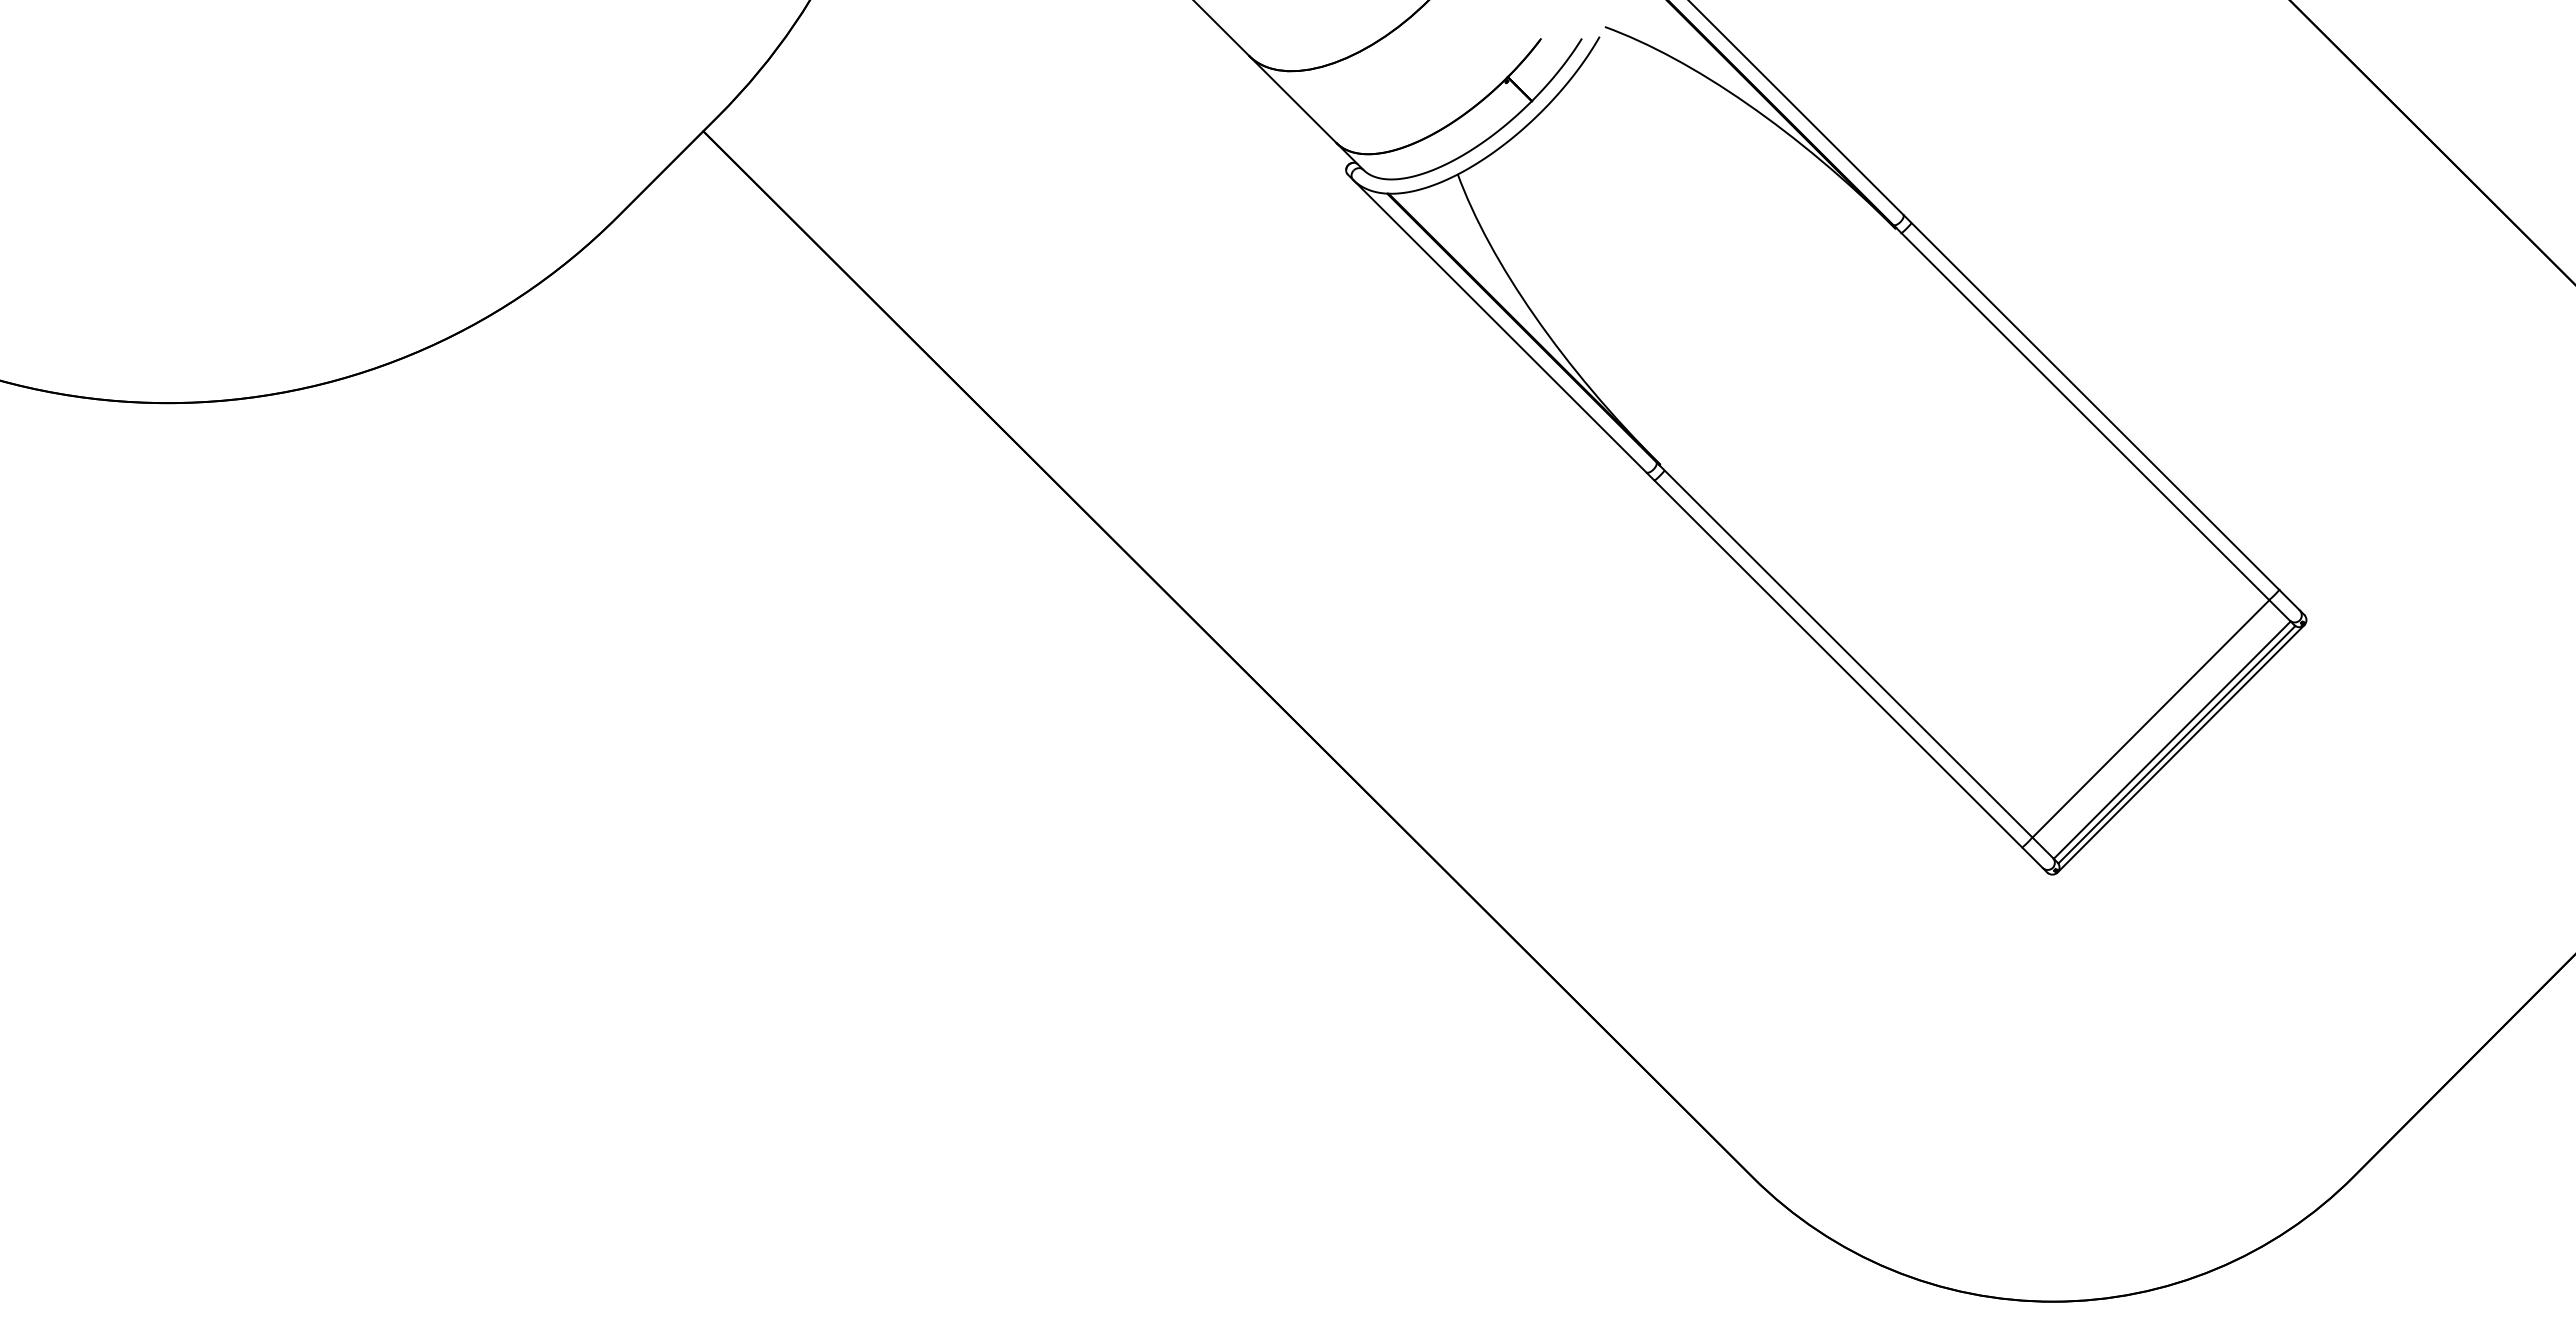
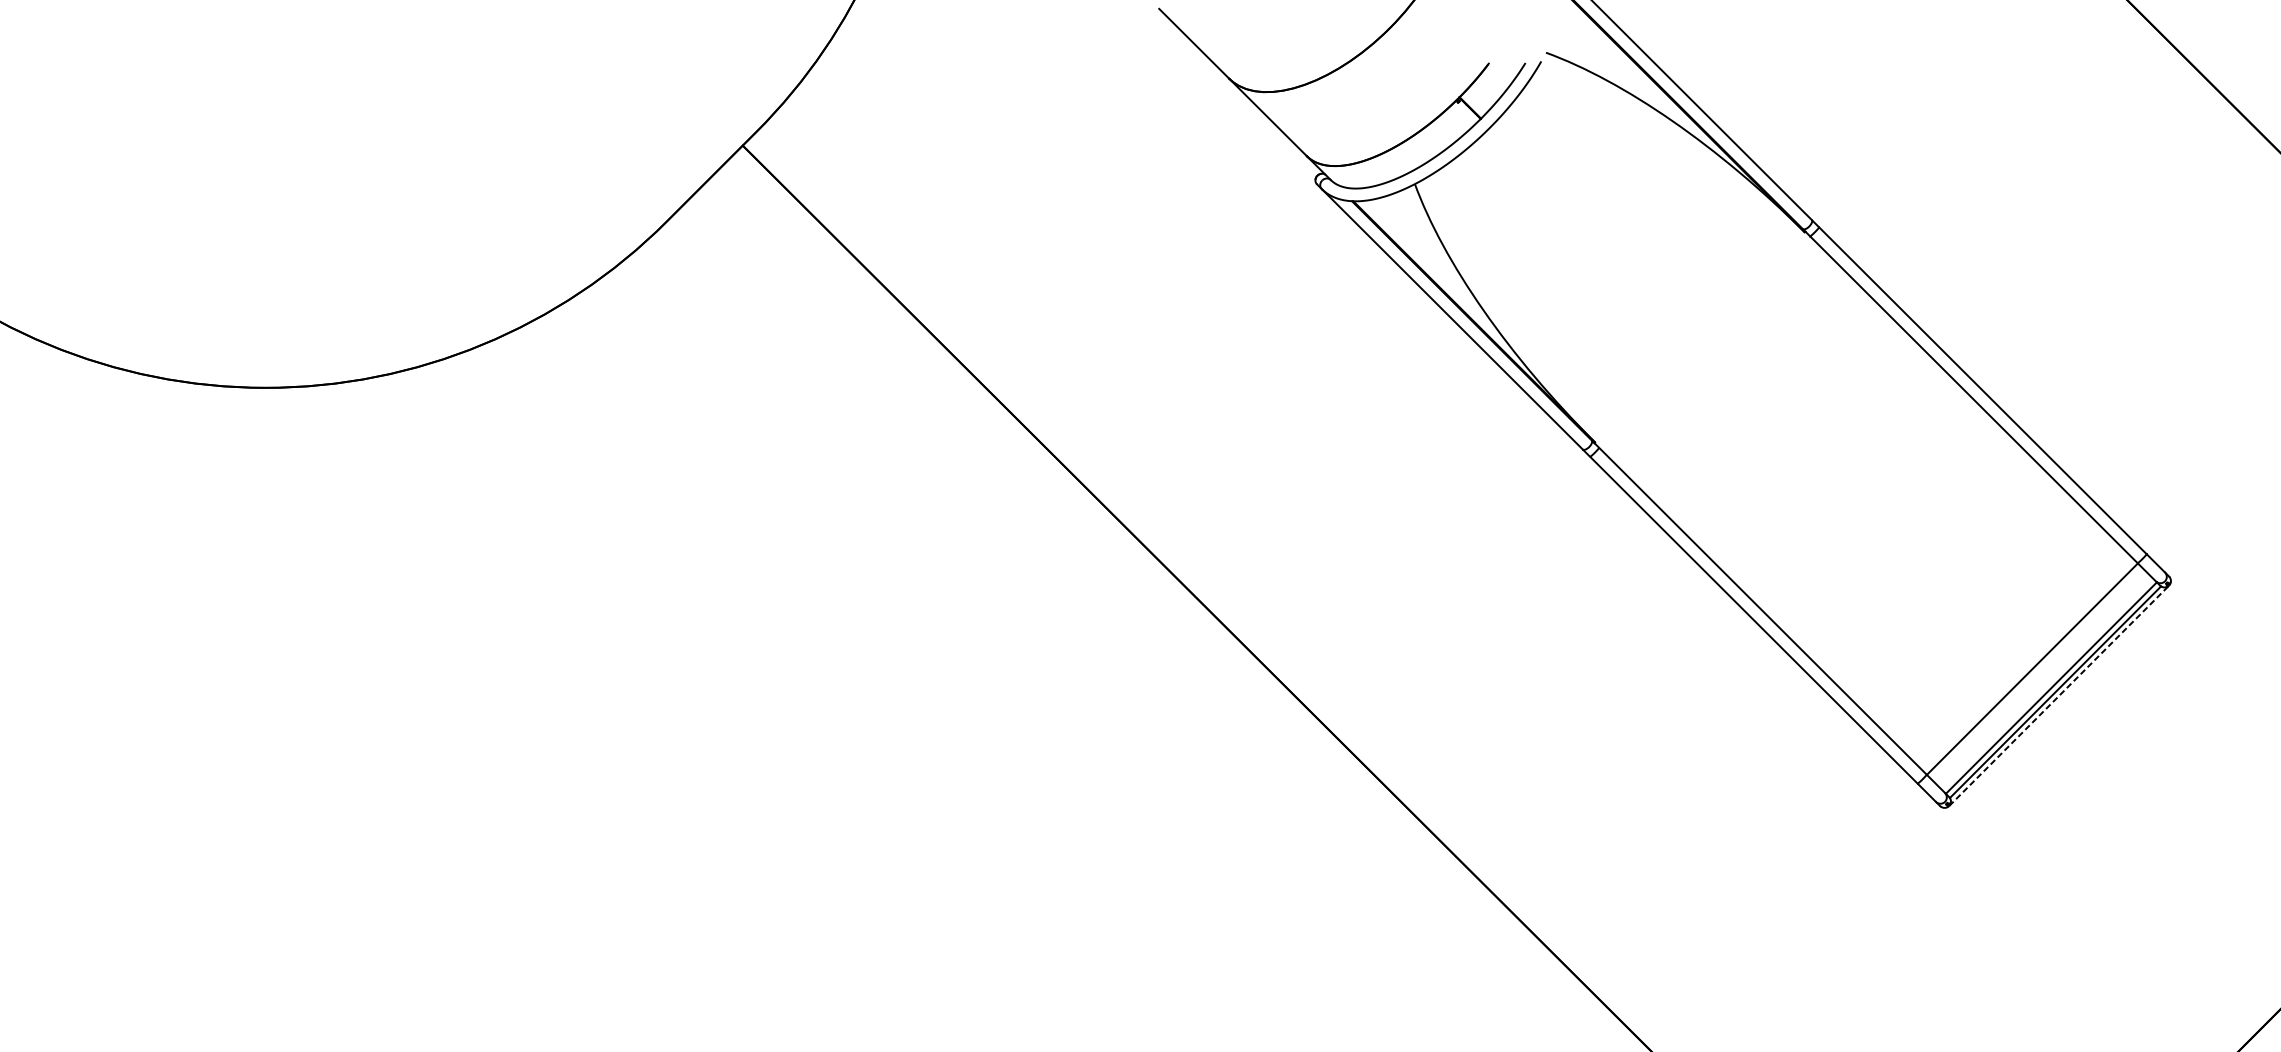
line: (2181, 748) -> (2059, 695), solid -> dashed

